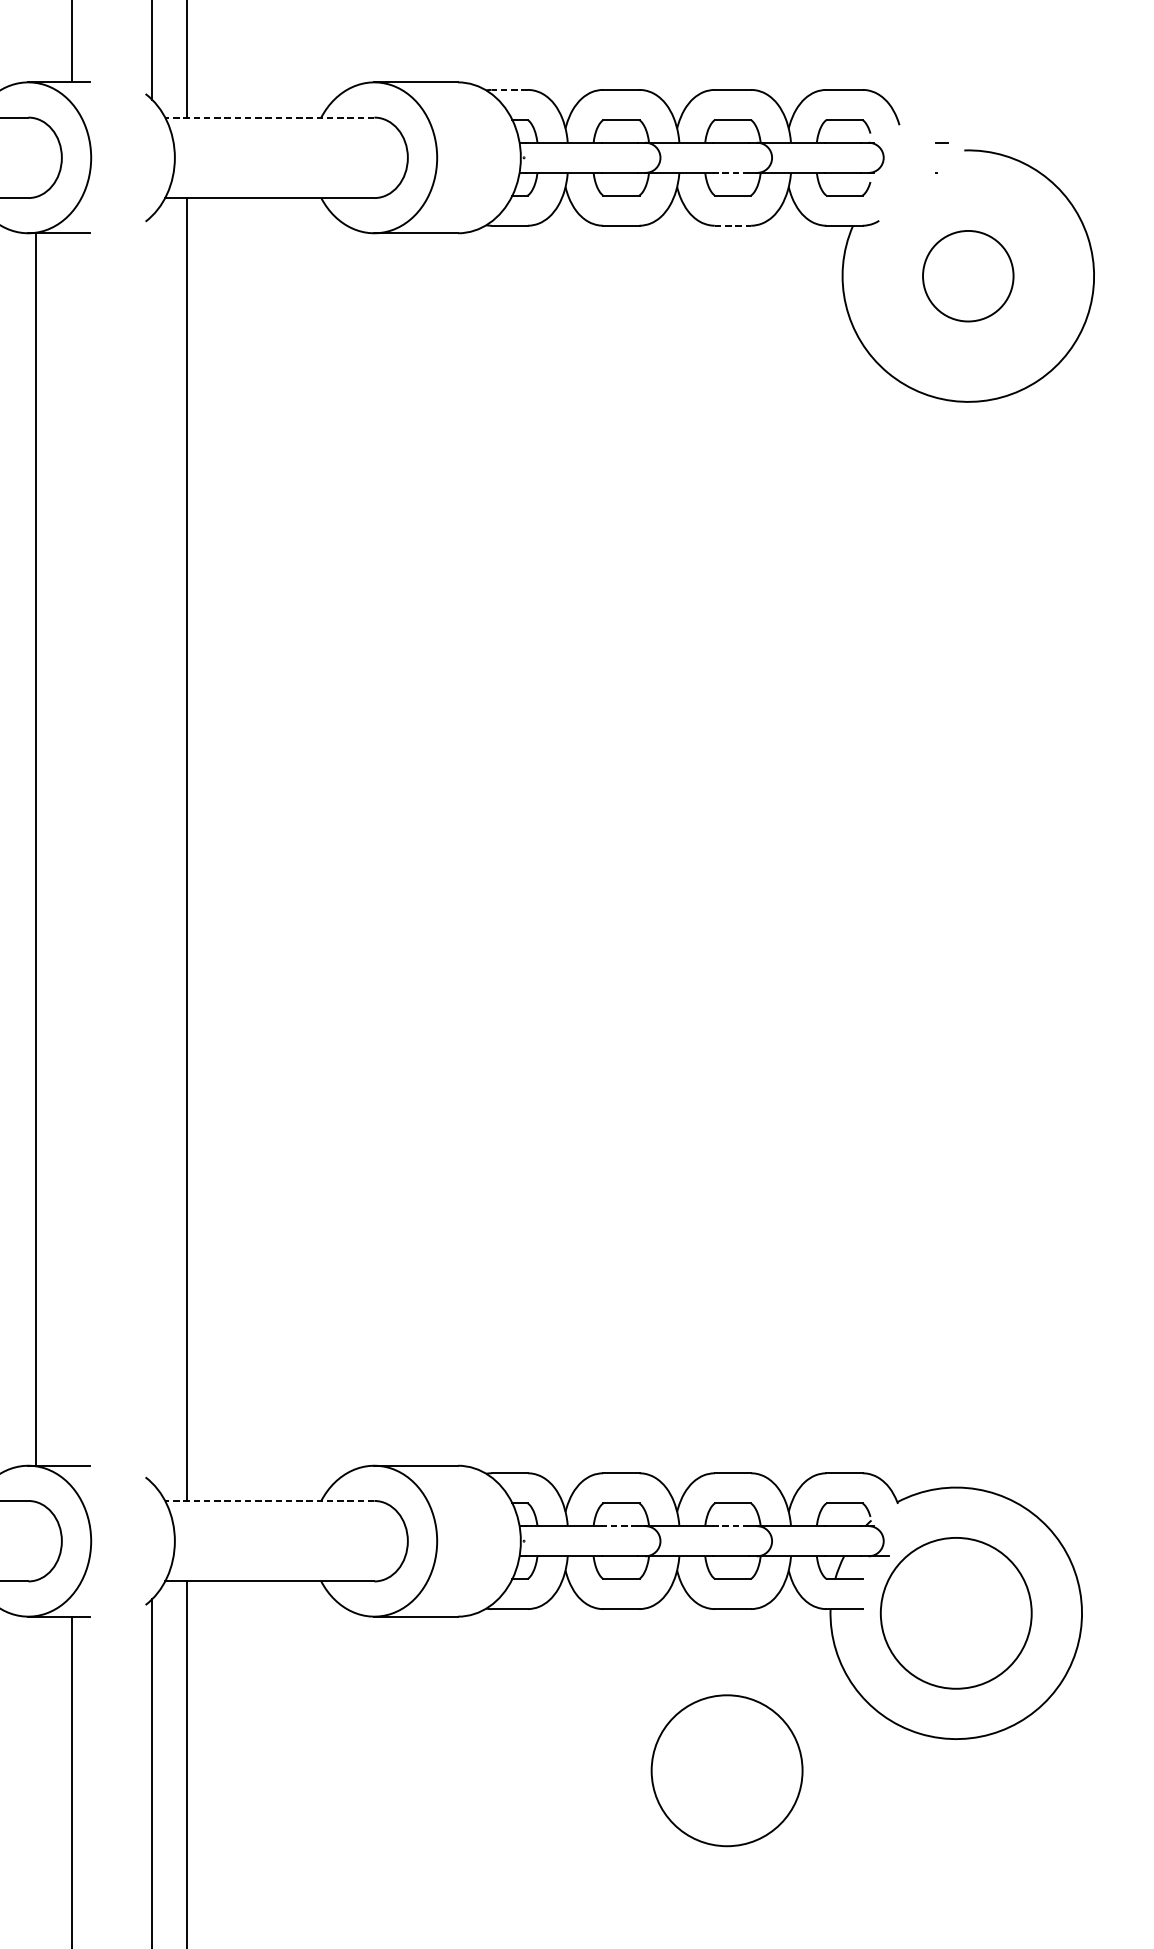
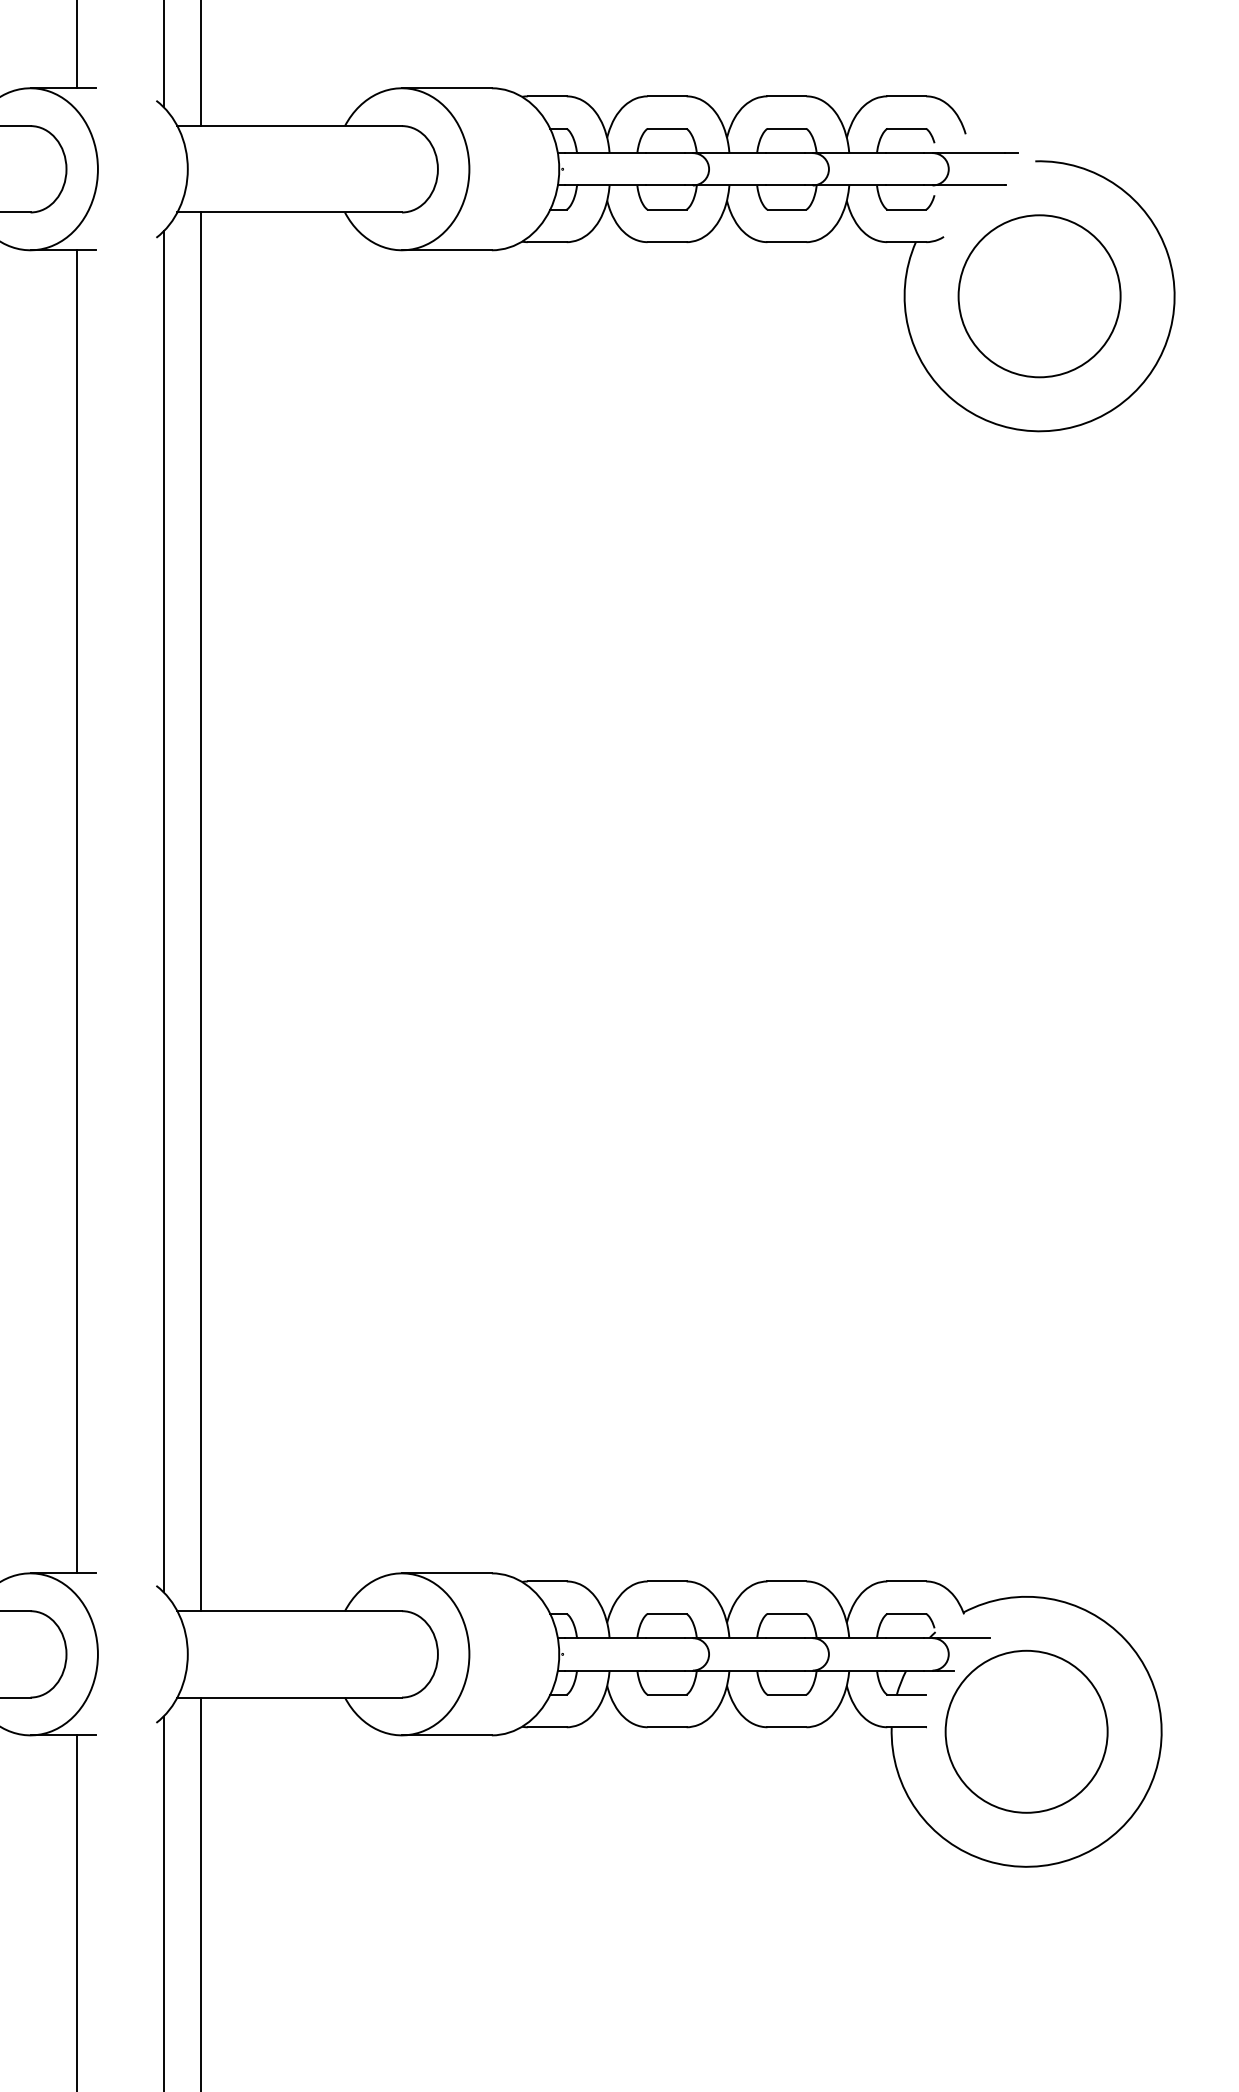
line: (509, 90) -> (546, 96), dashed -> solid
line: (269, 117) -> (289, 126), dashed -> solid
line: (904, 143) -> (971, 153), added
line: (730, 172) -> (784, 185), dashed -> solid
line: (904, 172) -> (971, 185), added
line: (733, 226) -> (787, 242), dashed -> solid
circle: (968, 276) -> (1039, 296), size x1.67
line: (35, 849) -> (77, 911), moved
line: (152, 849) -> (163, 911), added
line: (269, 1501) -> (289, 1611), dashed -> solid
line: (618, 1526) -> (664, 1638), dashed -> solid
line: (730, 1526) -> (784, 1638), dashed -> solid
line: (897, 1526) -> (963, 1638), added
circle: (726, 1770) -> (780, 1900), removed

